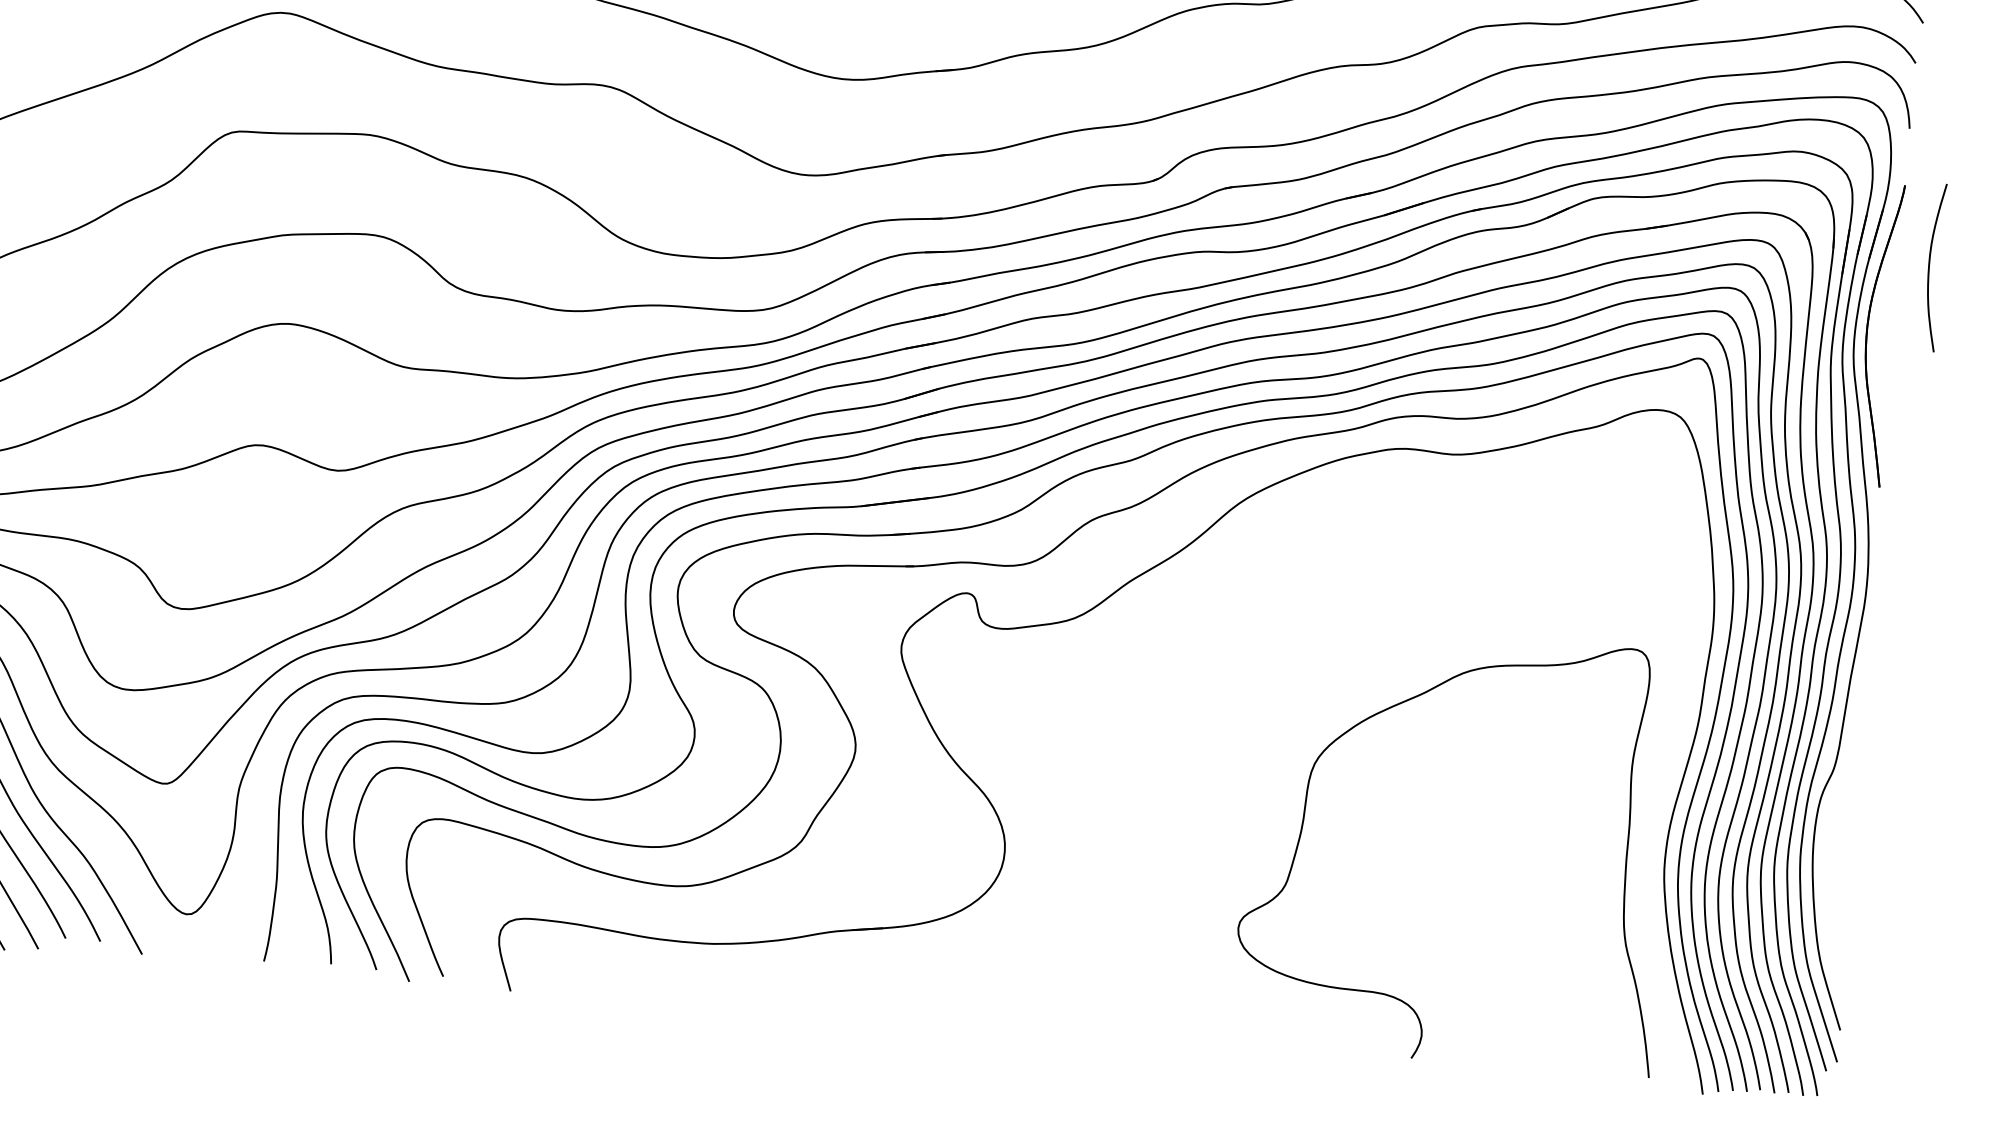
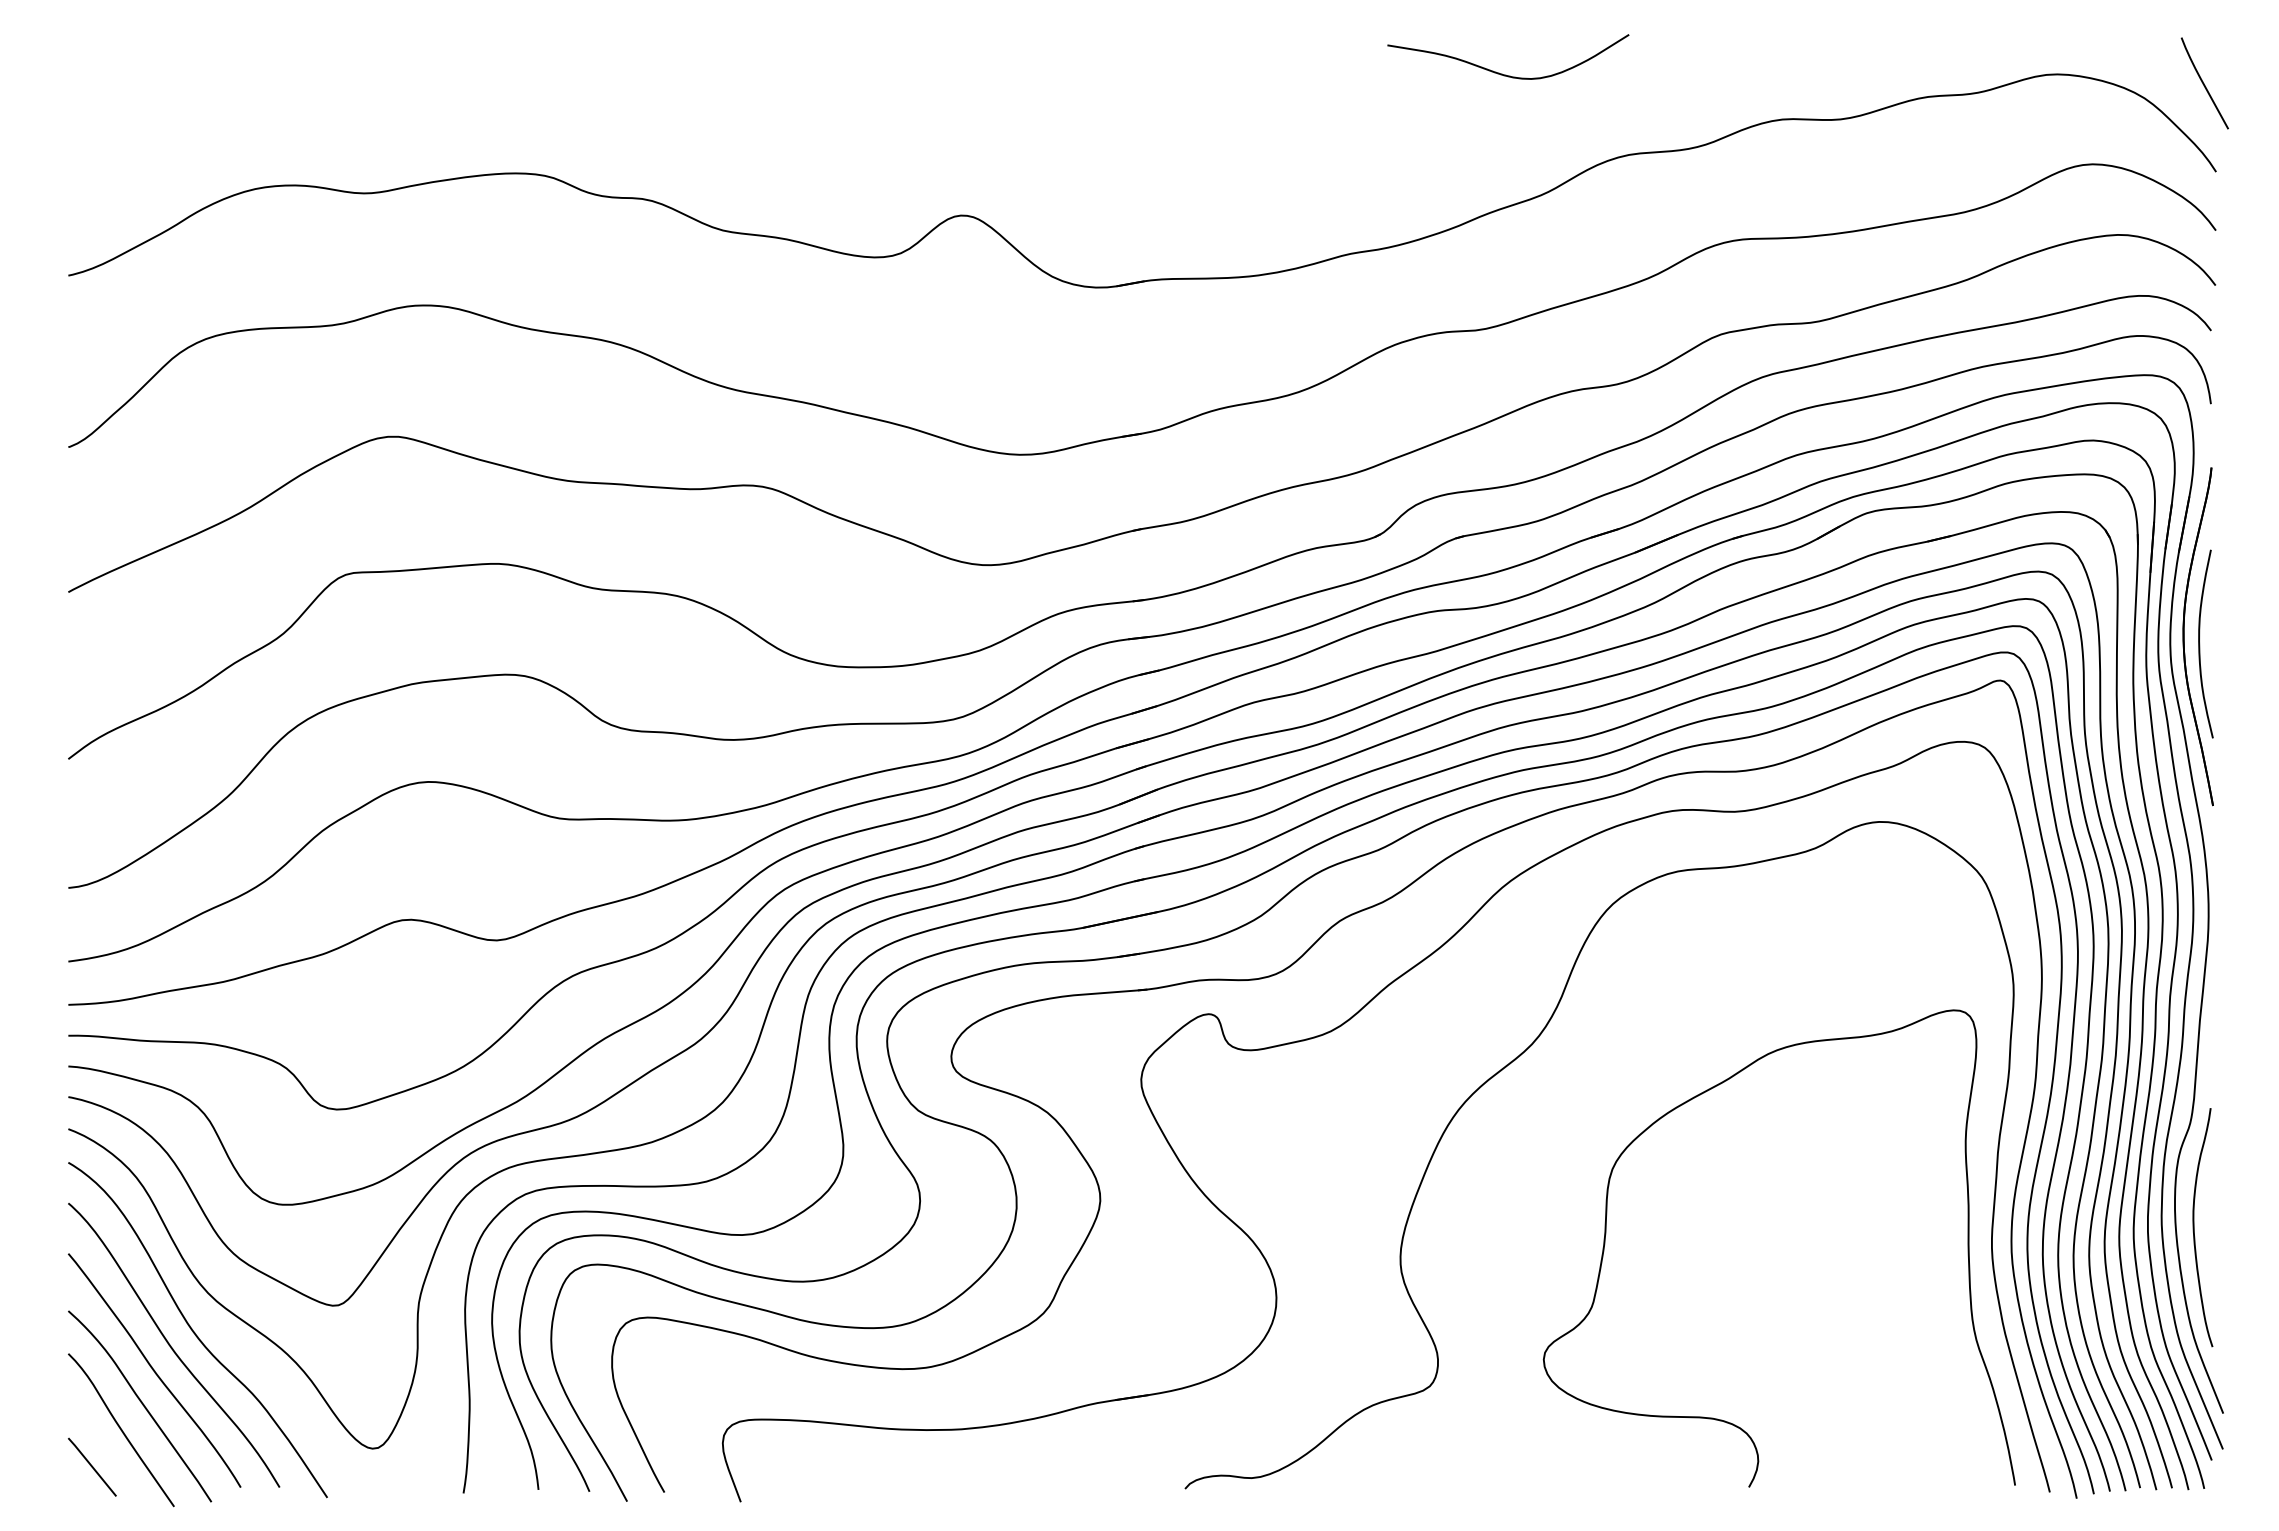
curve: (1930, 266) -> (2200, 643), moved
curve: (1250, 649) -> (1529, 1048), added
curve: (1829, 862) -> (2194, 1227), added

